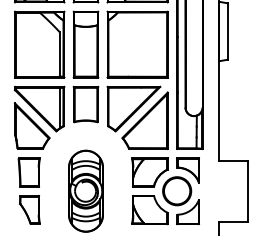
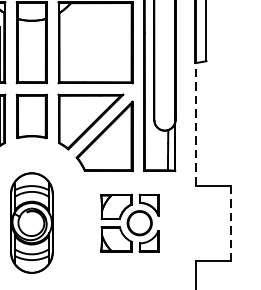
line: (219, 110) -> (196, 123), solid -> dashed
part: (165, 191) -> (129, 223), size x0.7
line: (247, 191) -> (230, 223), solid -> dashed

